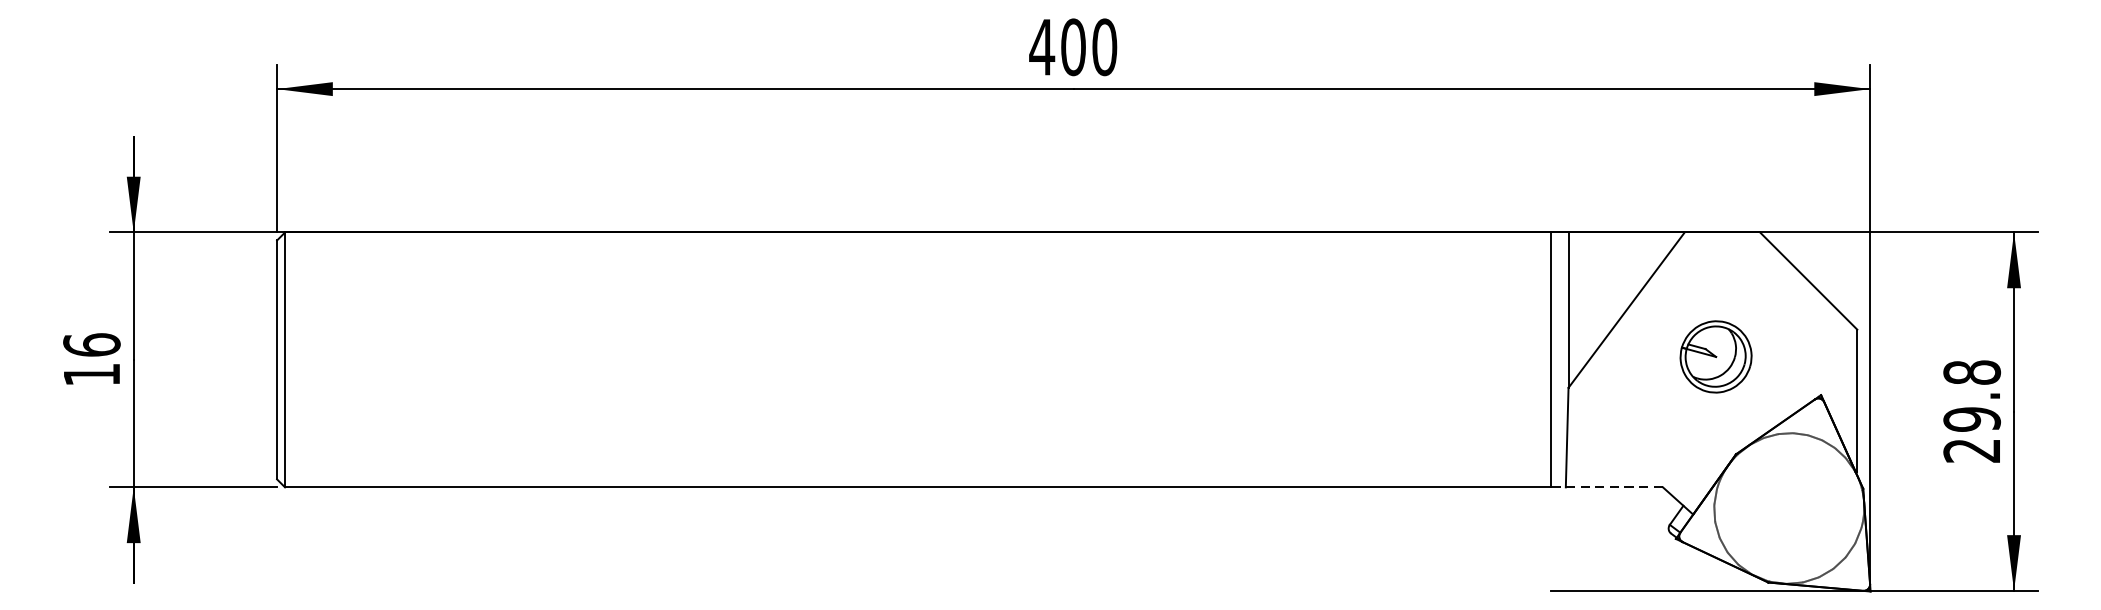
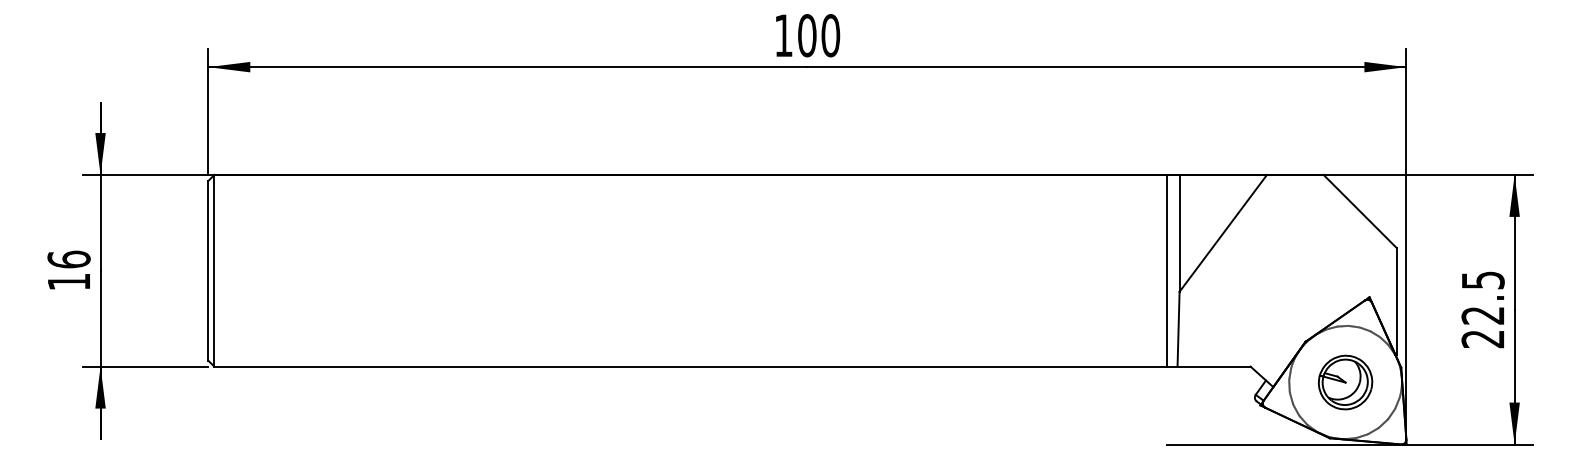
text: (1041, 47) -> (783, 35), 400 -> 100
part: (1716, 356) -> (1345, 382), moved
text: (1971, 395) -> (1482, 297), 29.8 -> 22.5
line: (1606, 487) -> (1208, 366), dashed -> solid

